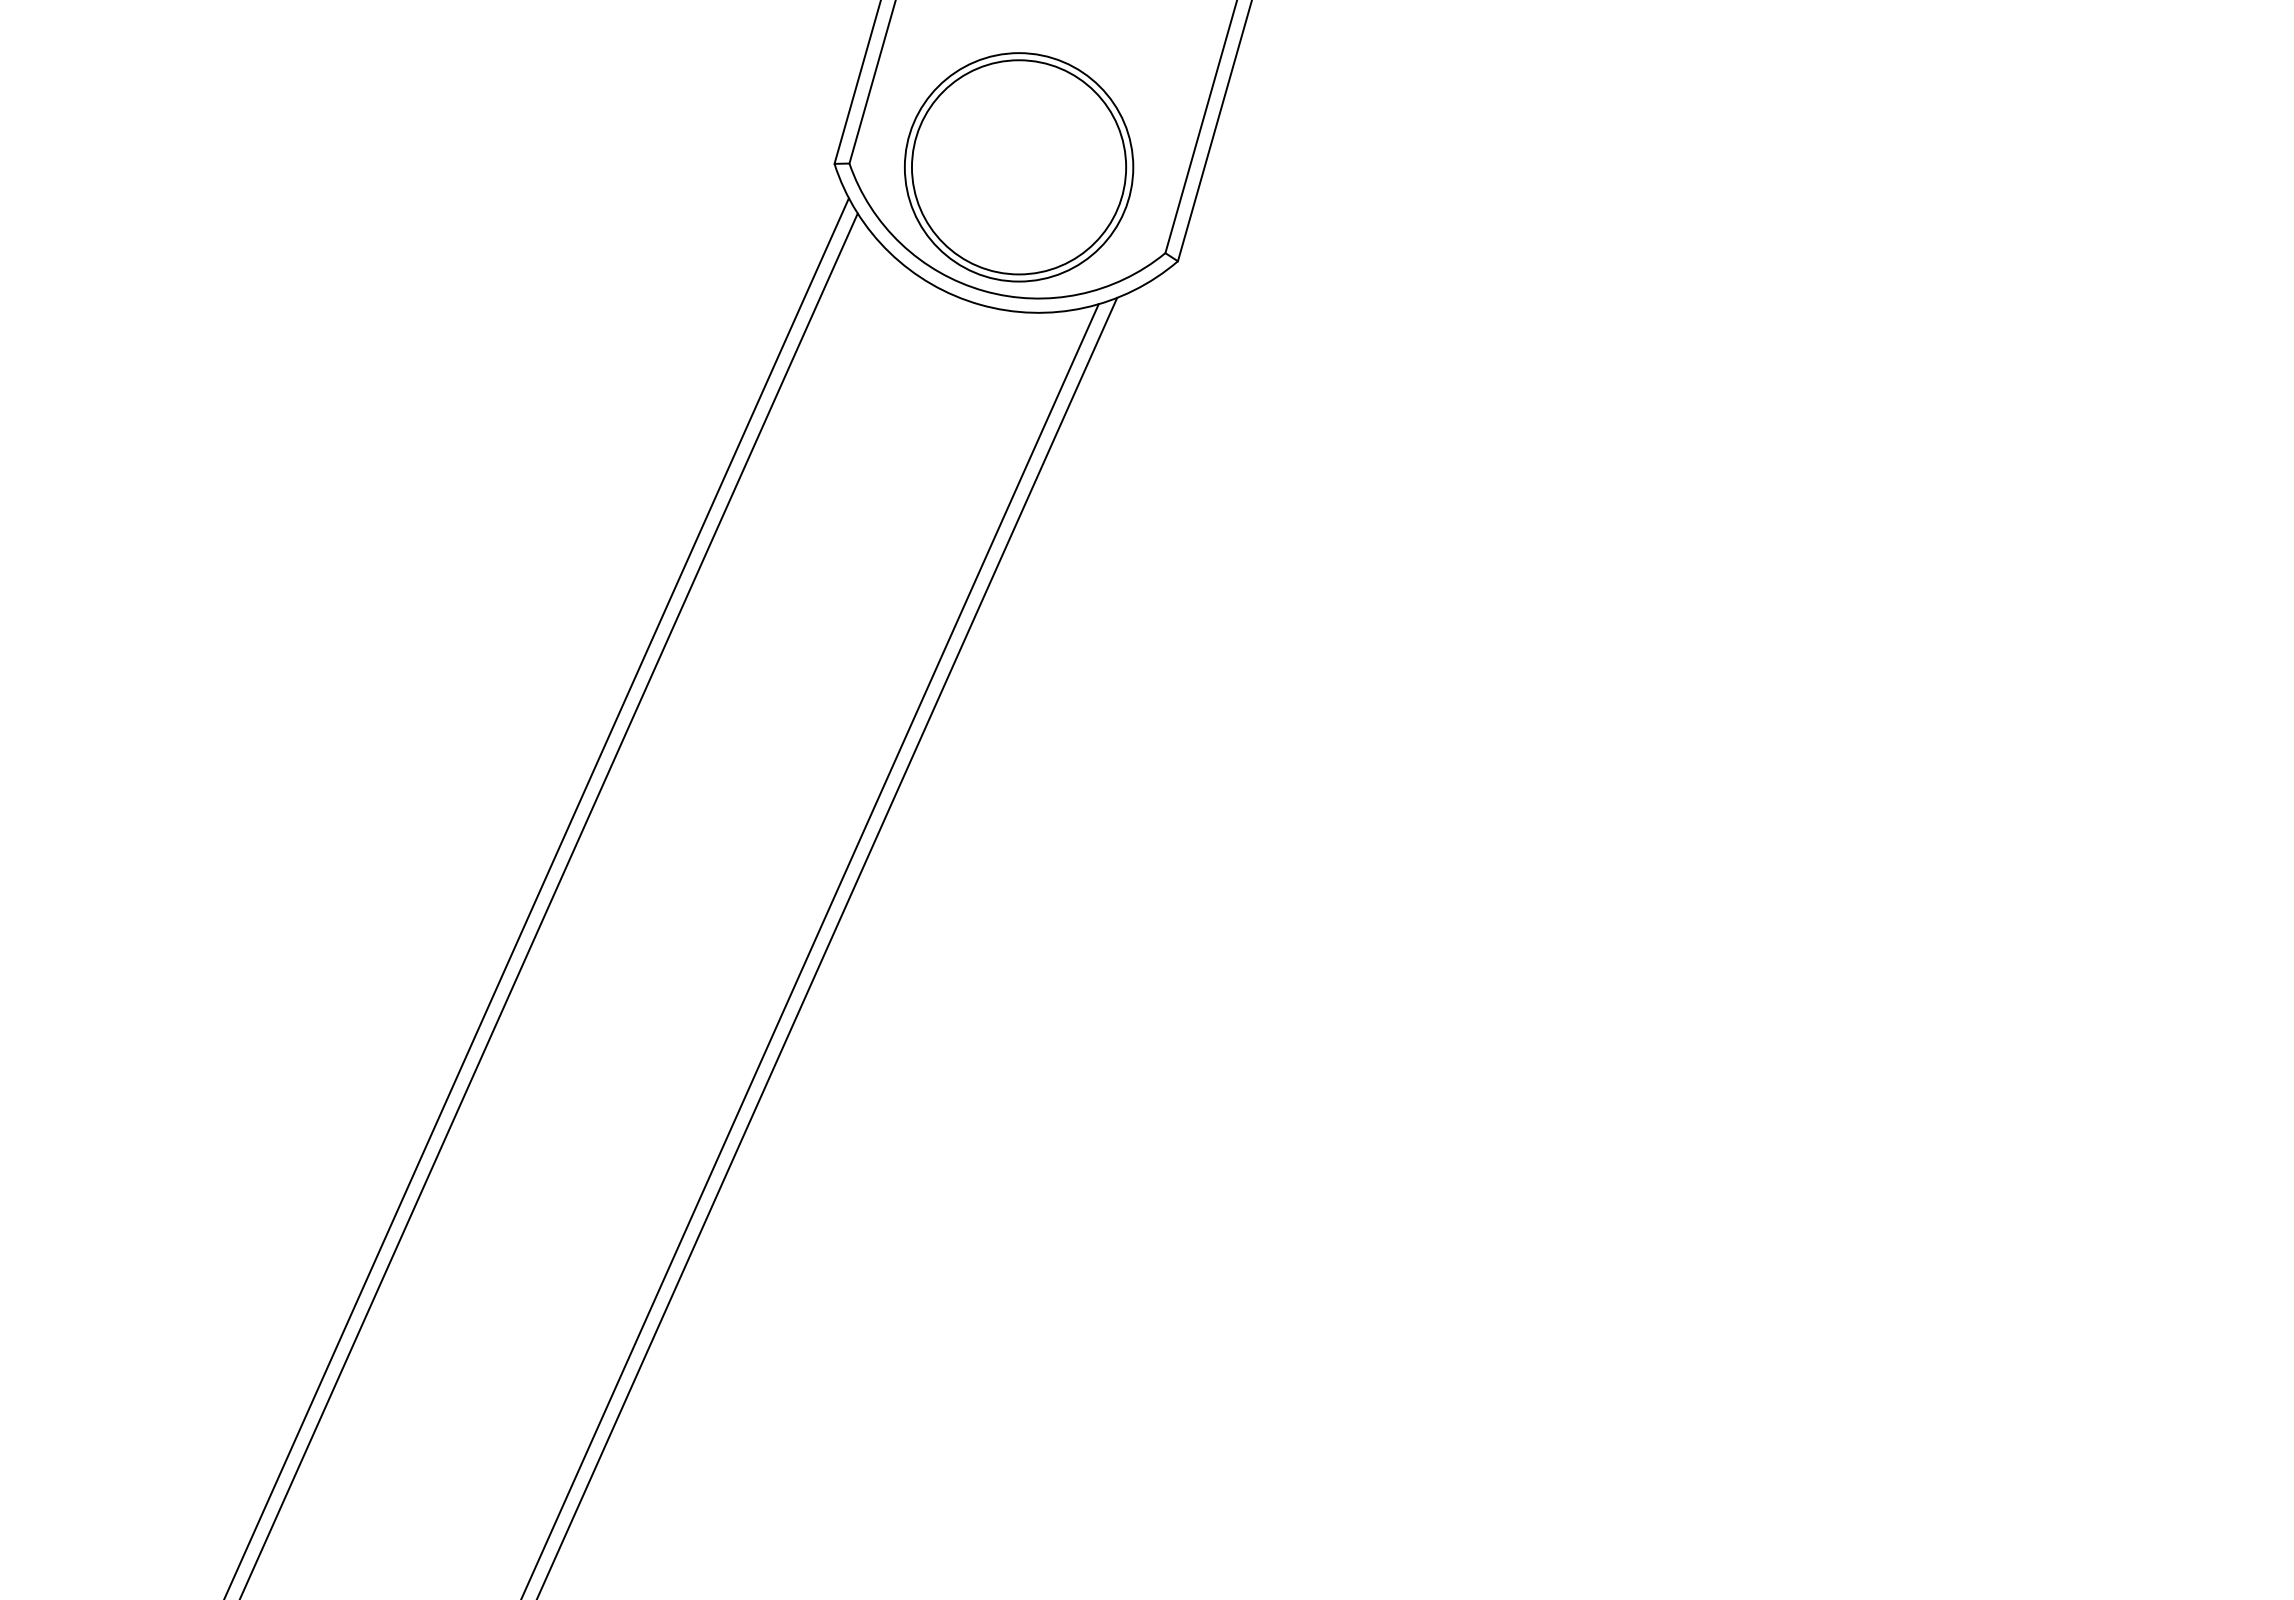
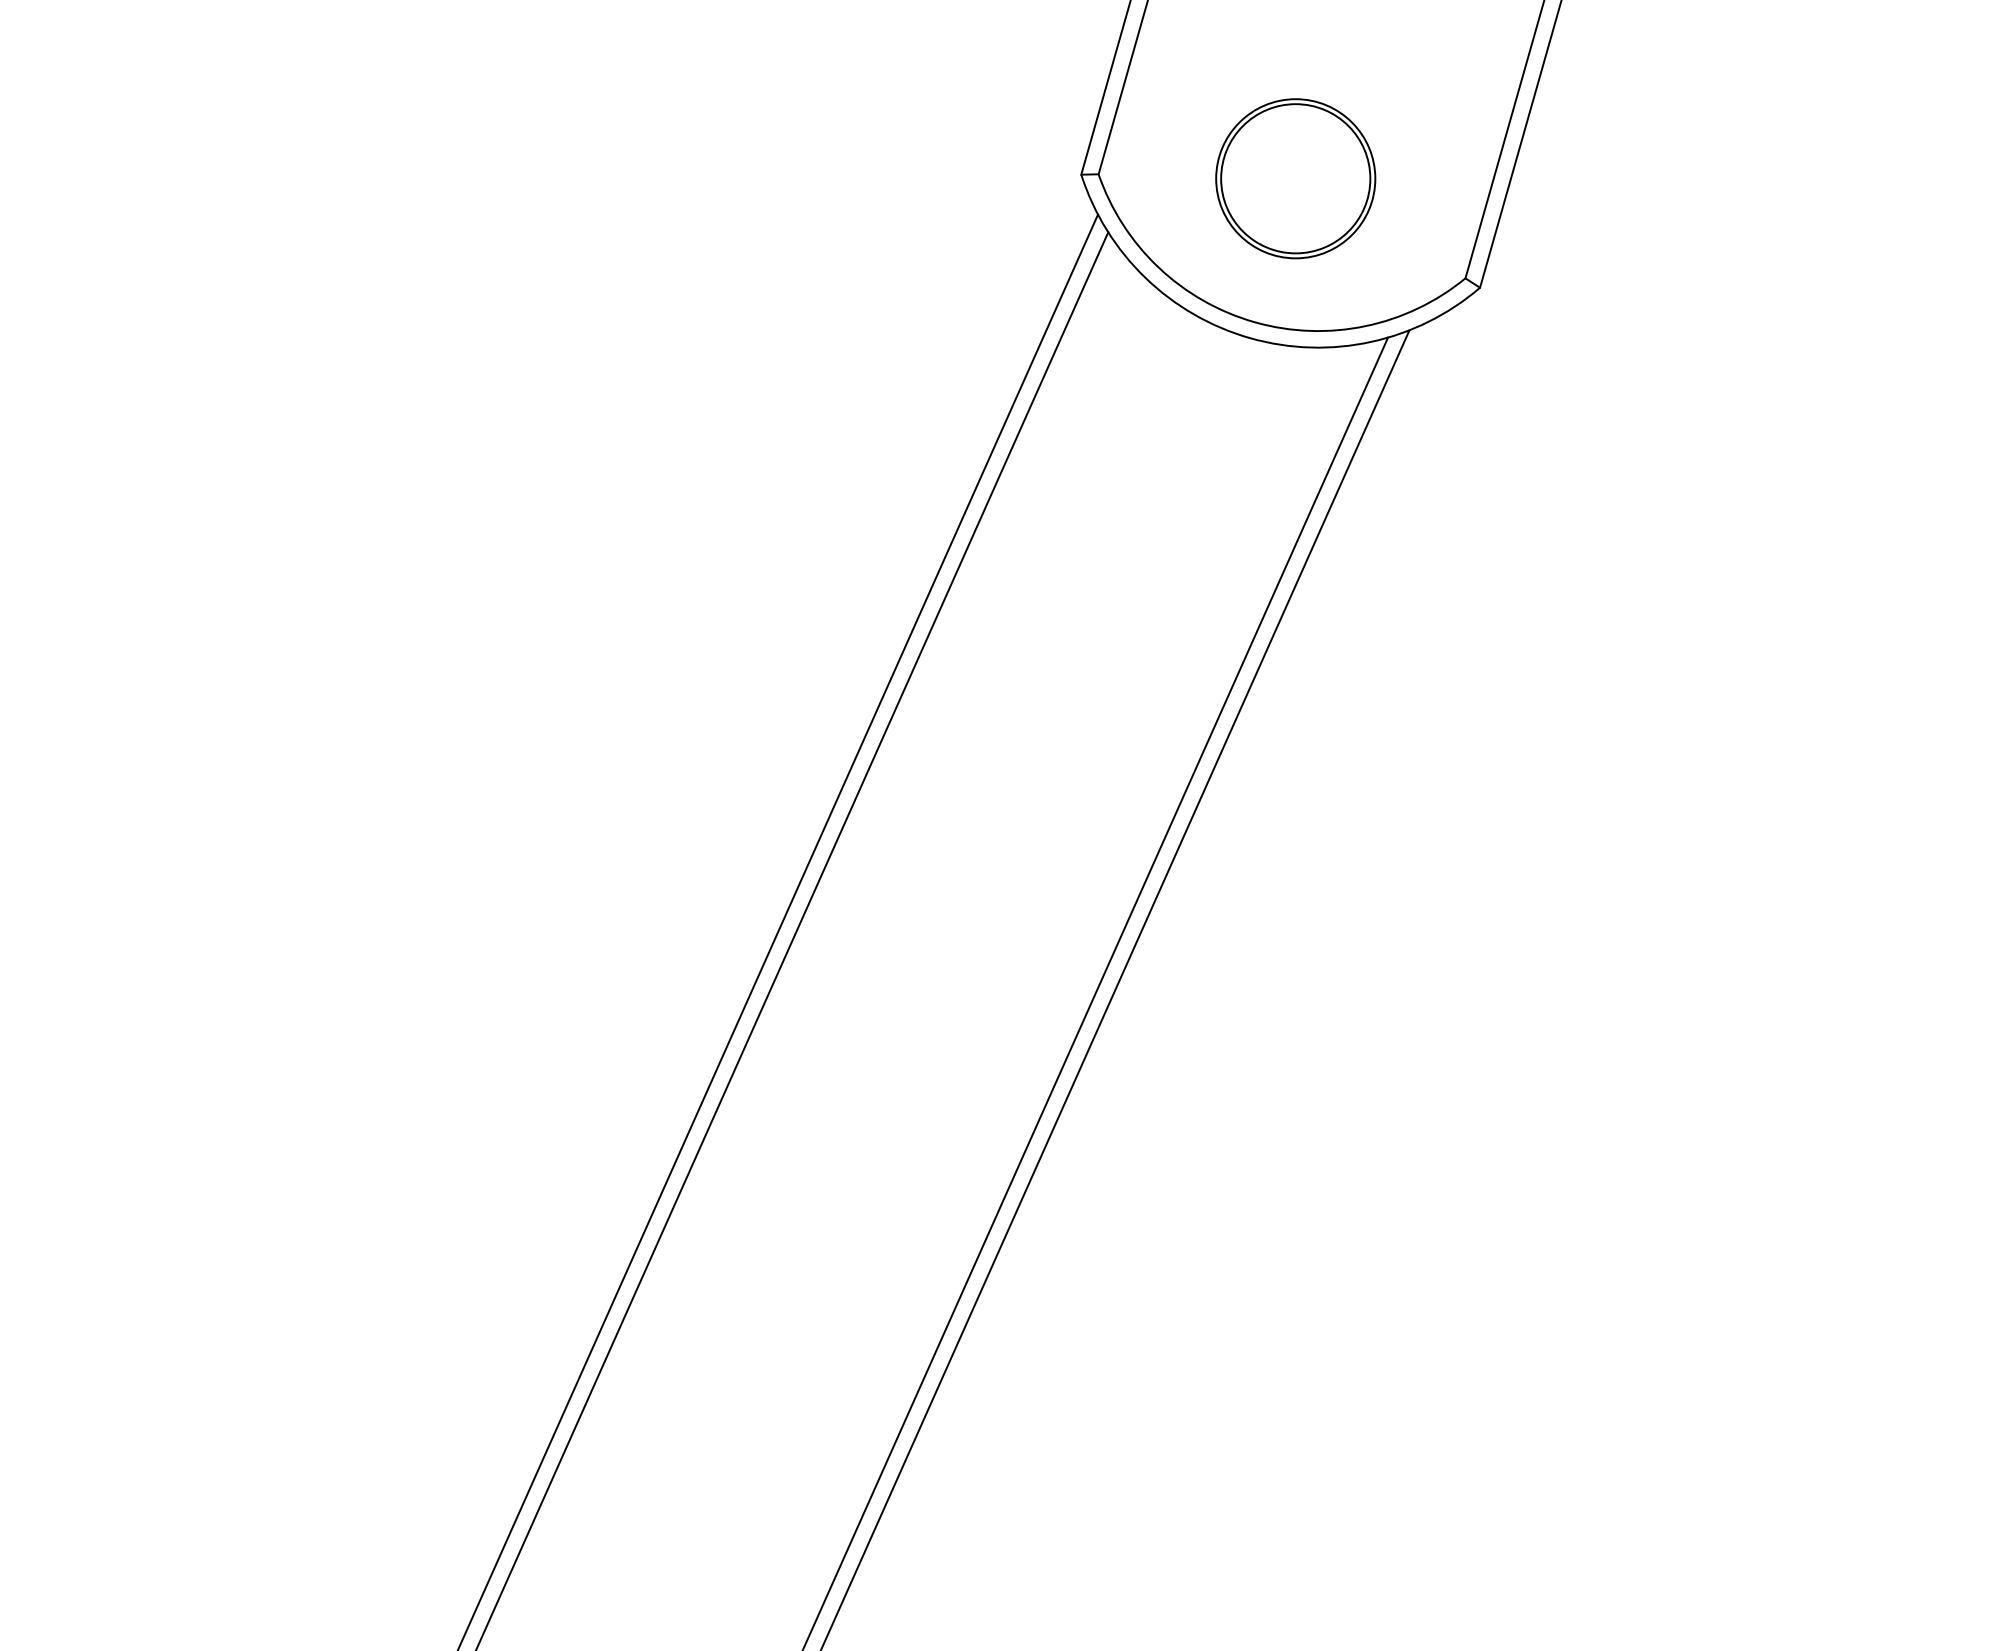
part: (1019, 167) -> (1296, 178), size x0.6

